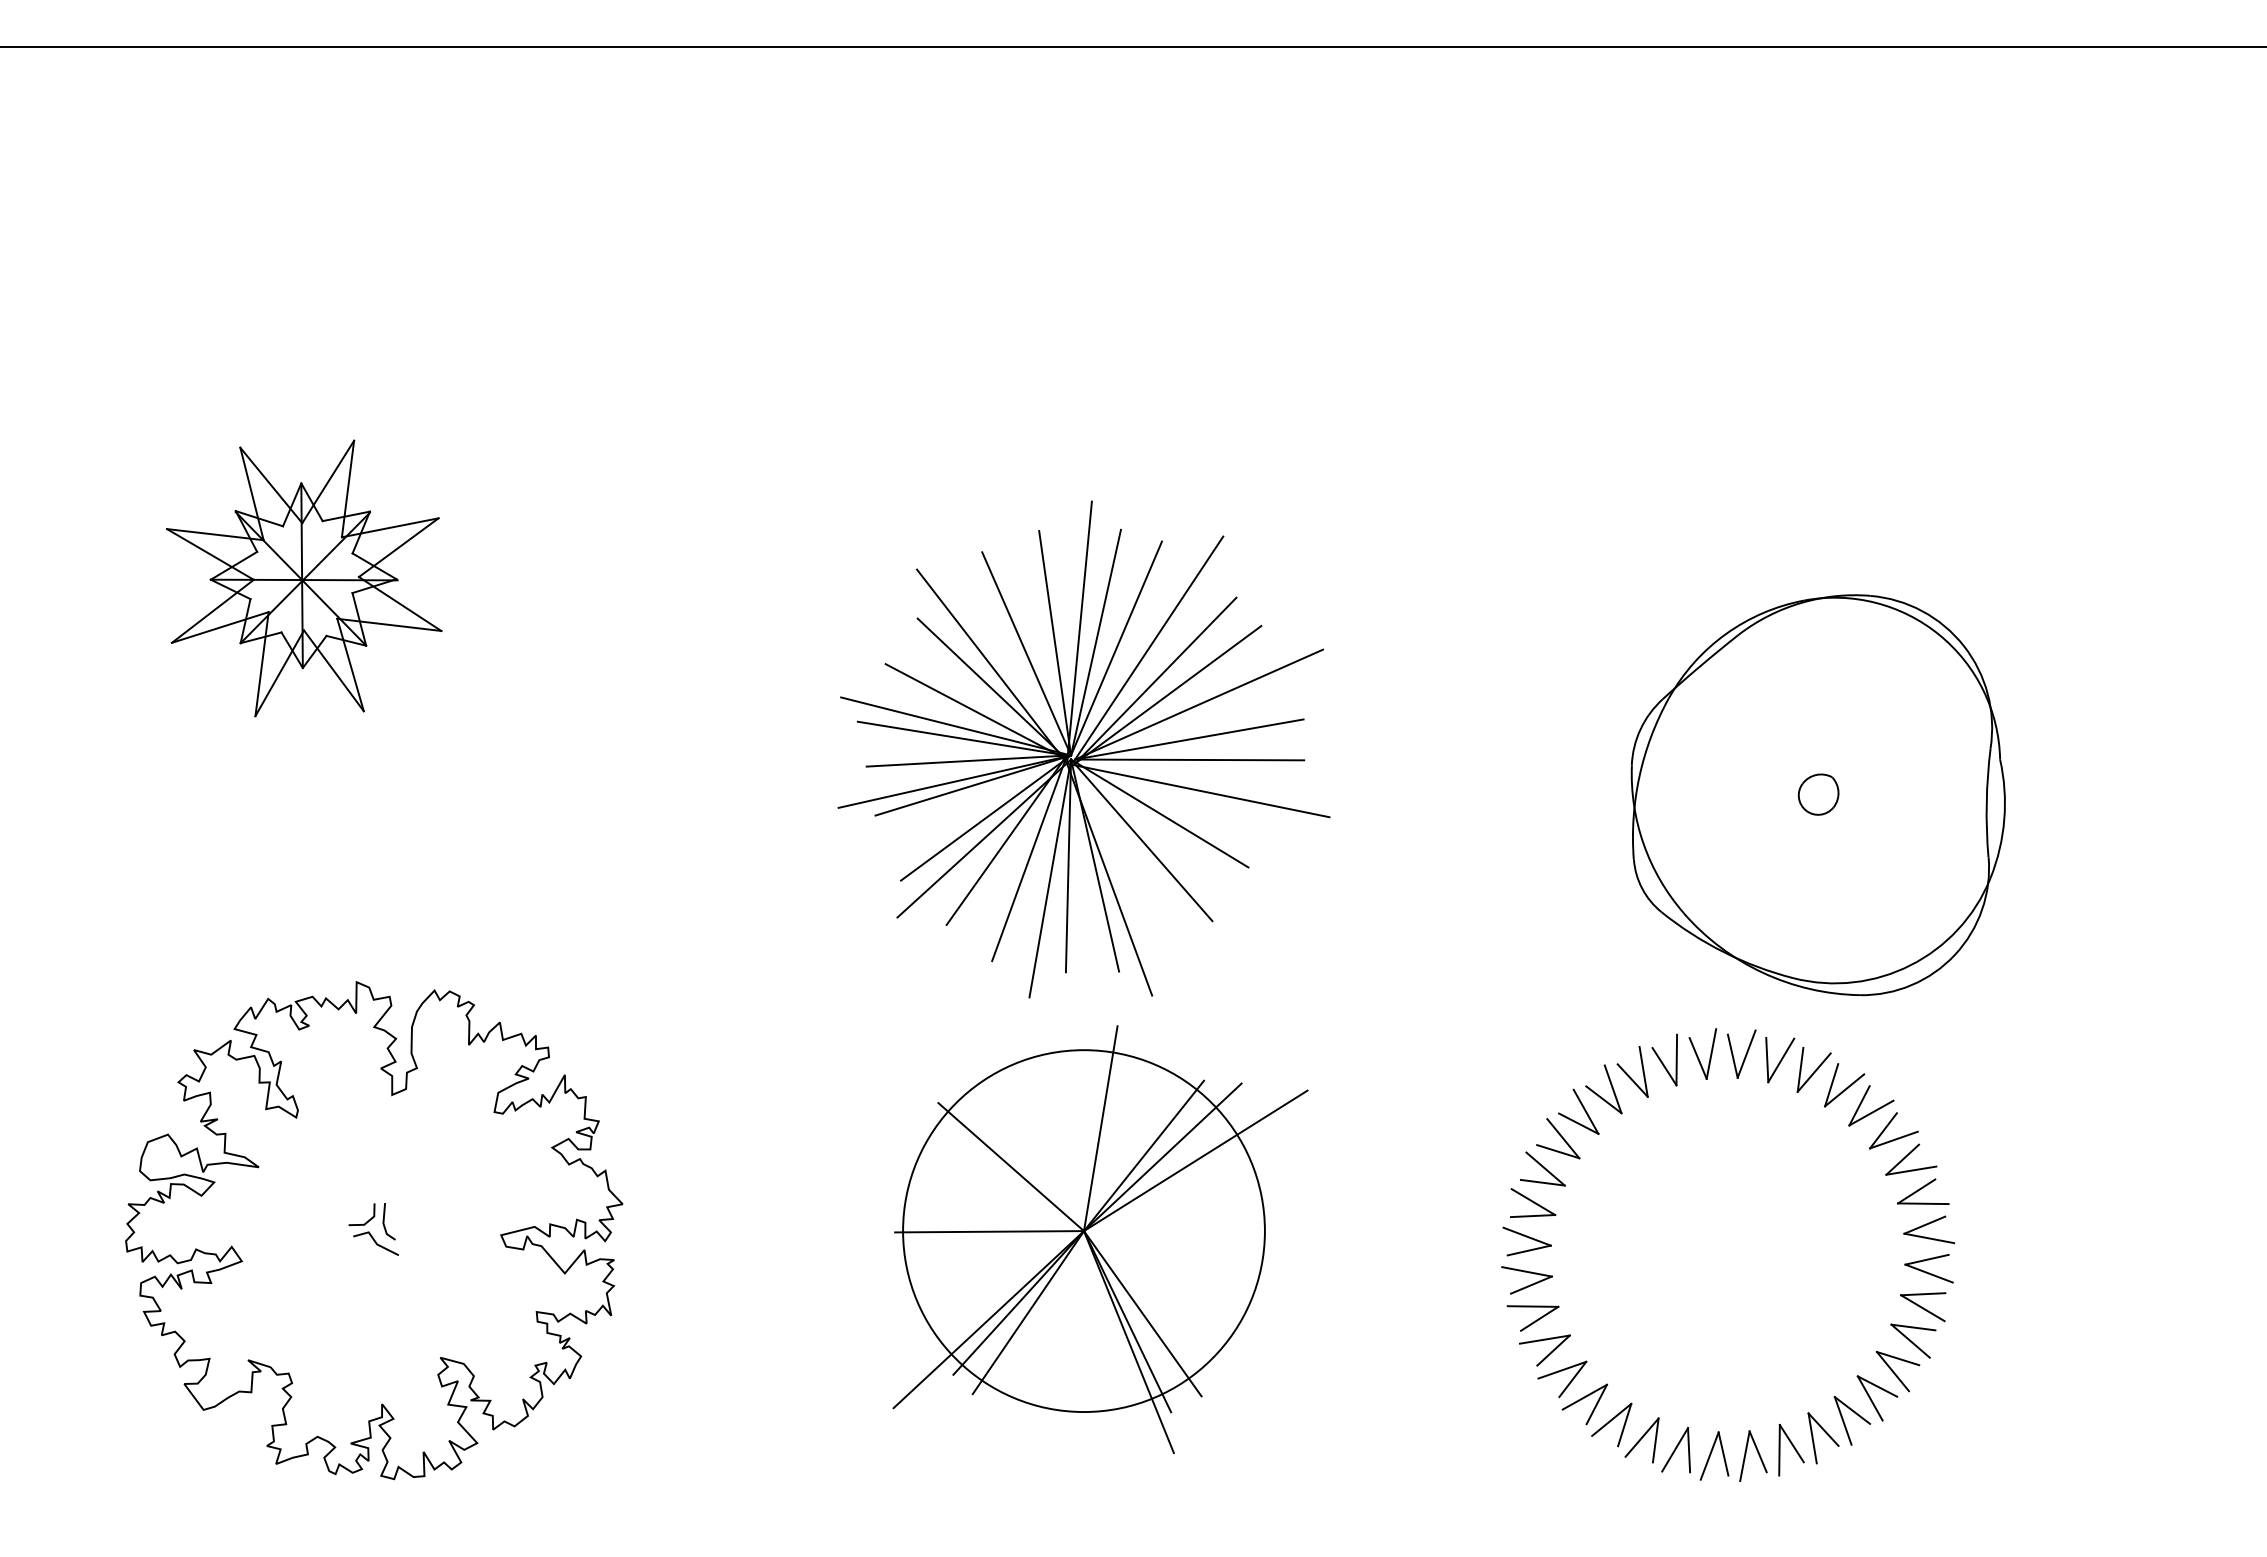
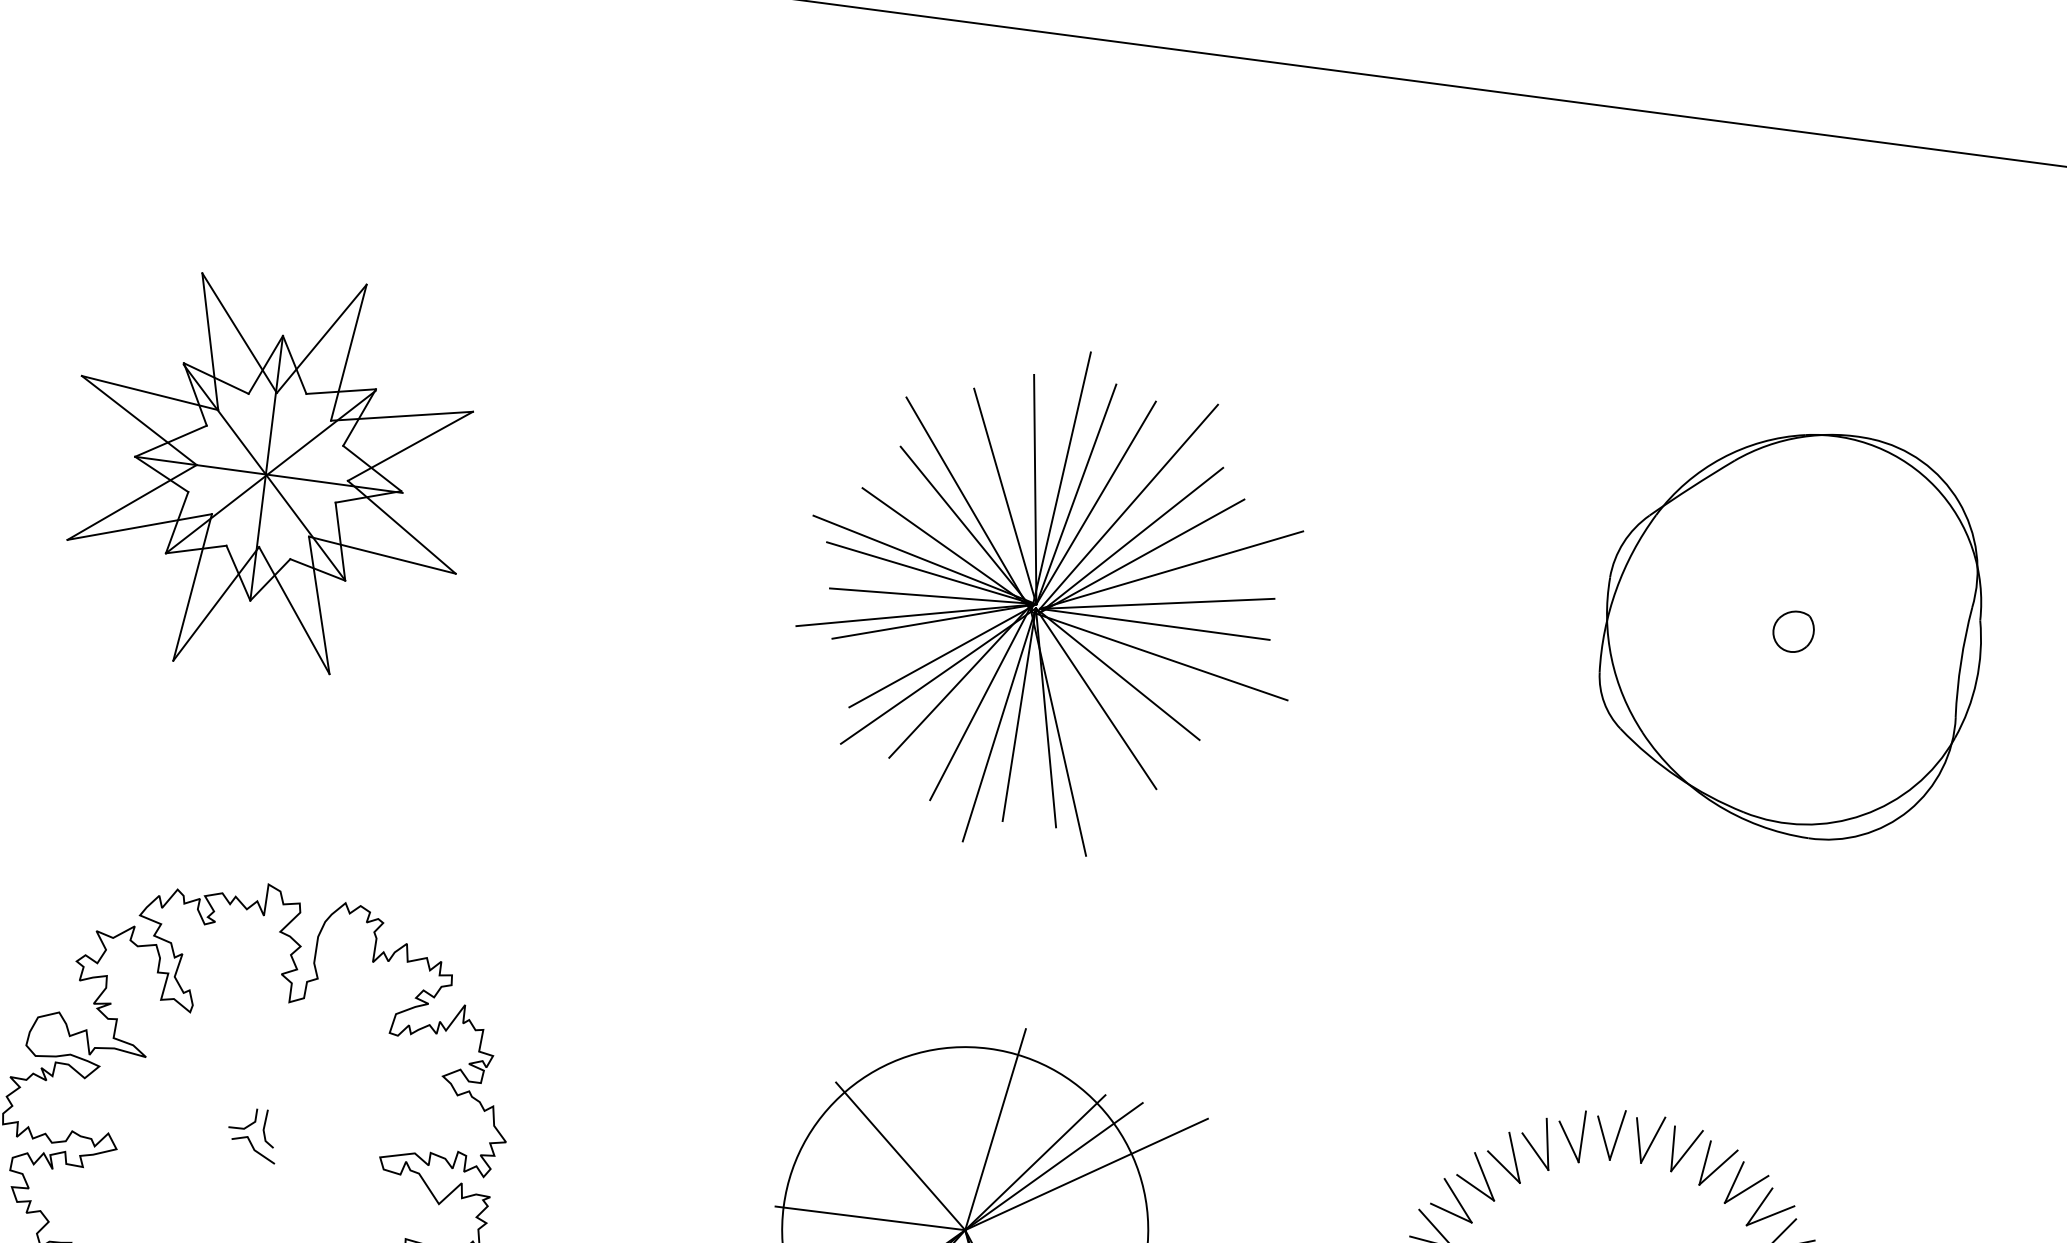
part: (304, 578) -> (269, 472), size x1.43
part: (1083, 749) -> (1049, 599), moved
part: (1817, 795) -> (1792, 632), moved

